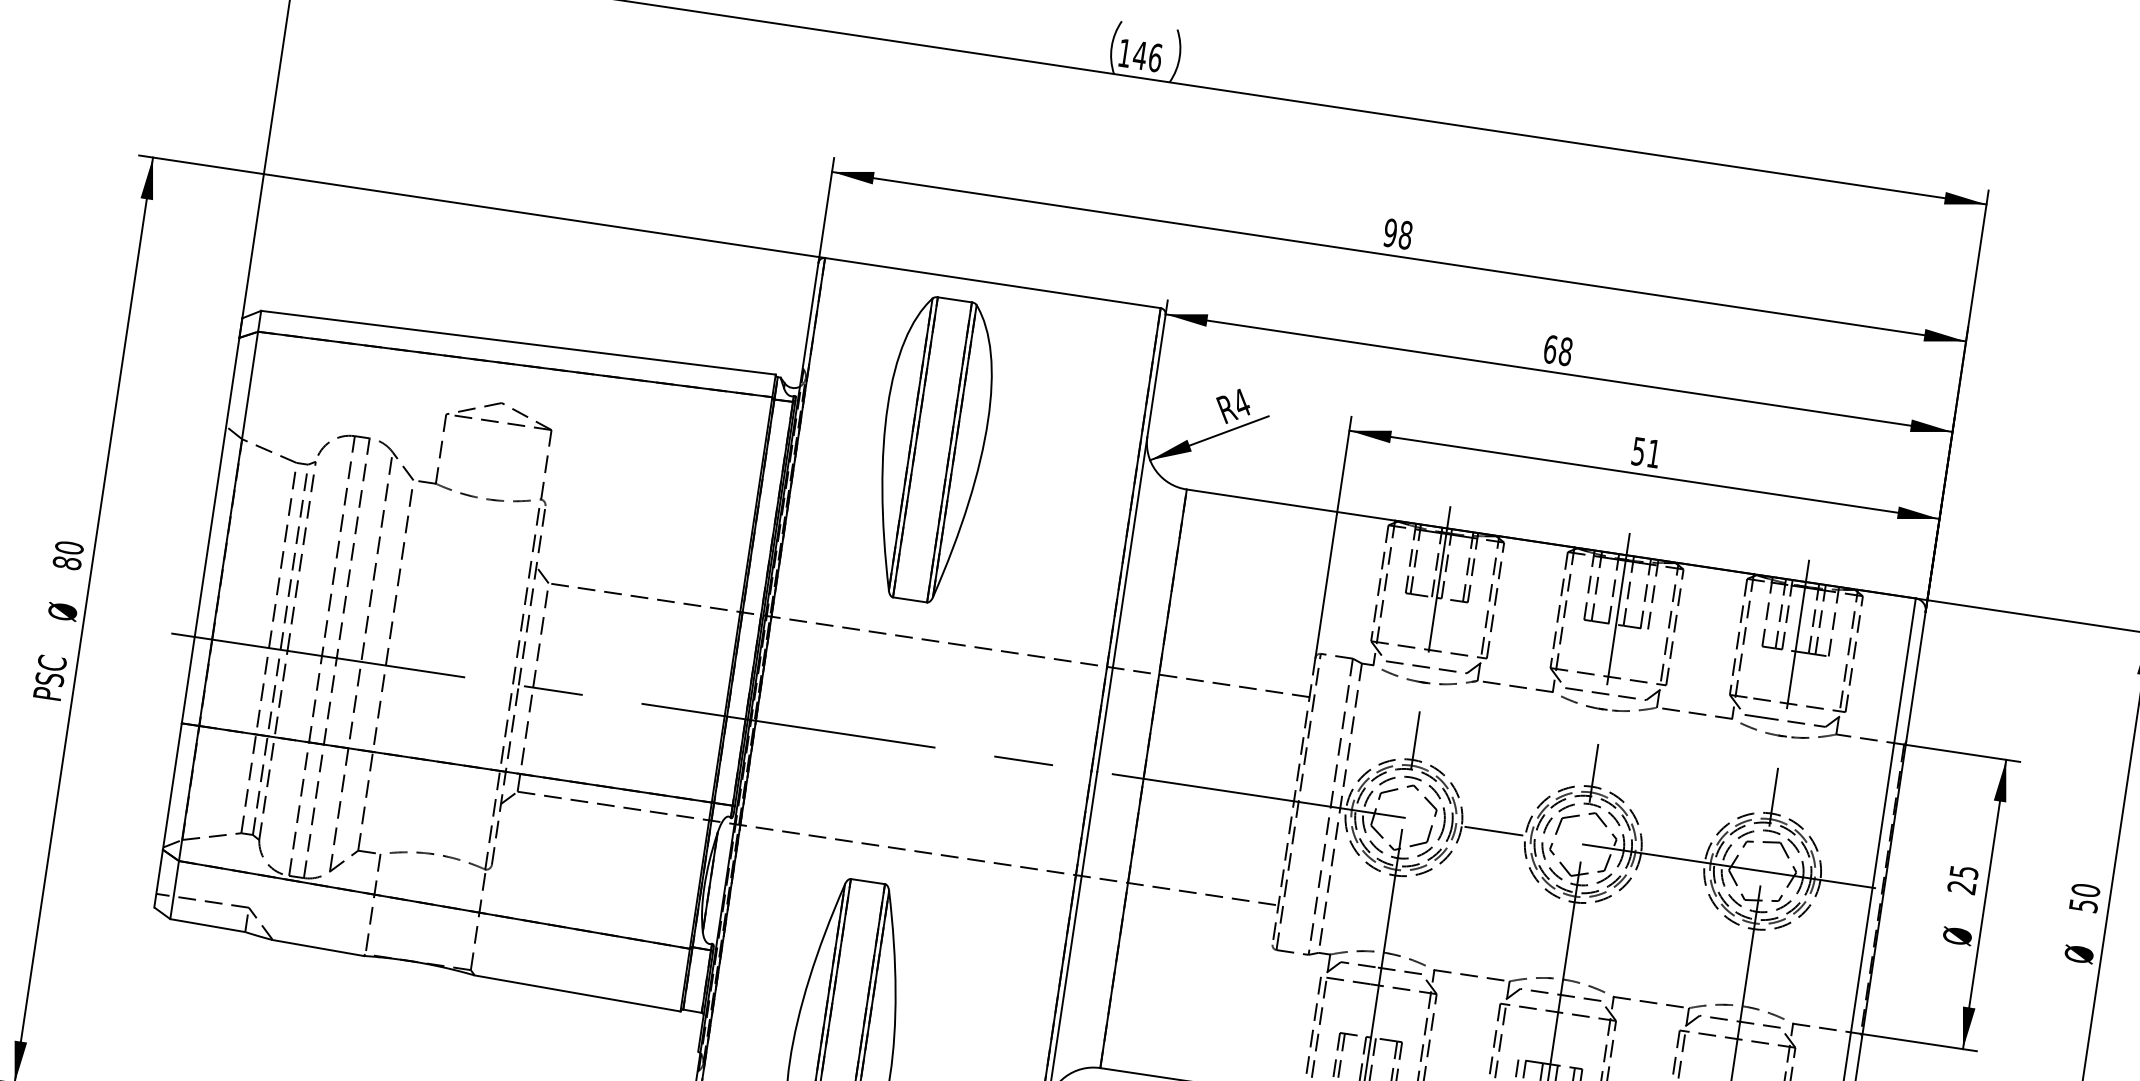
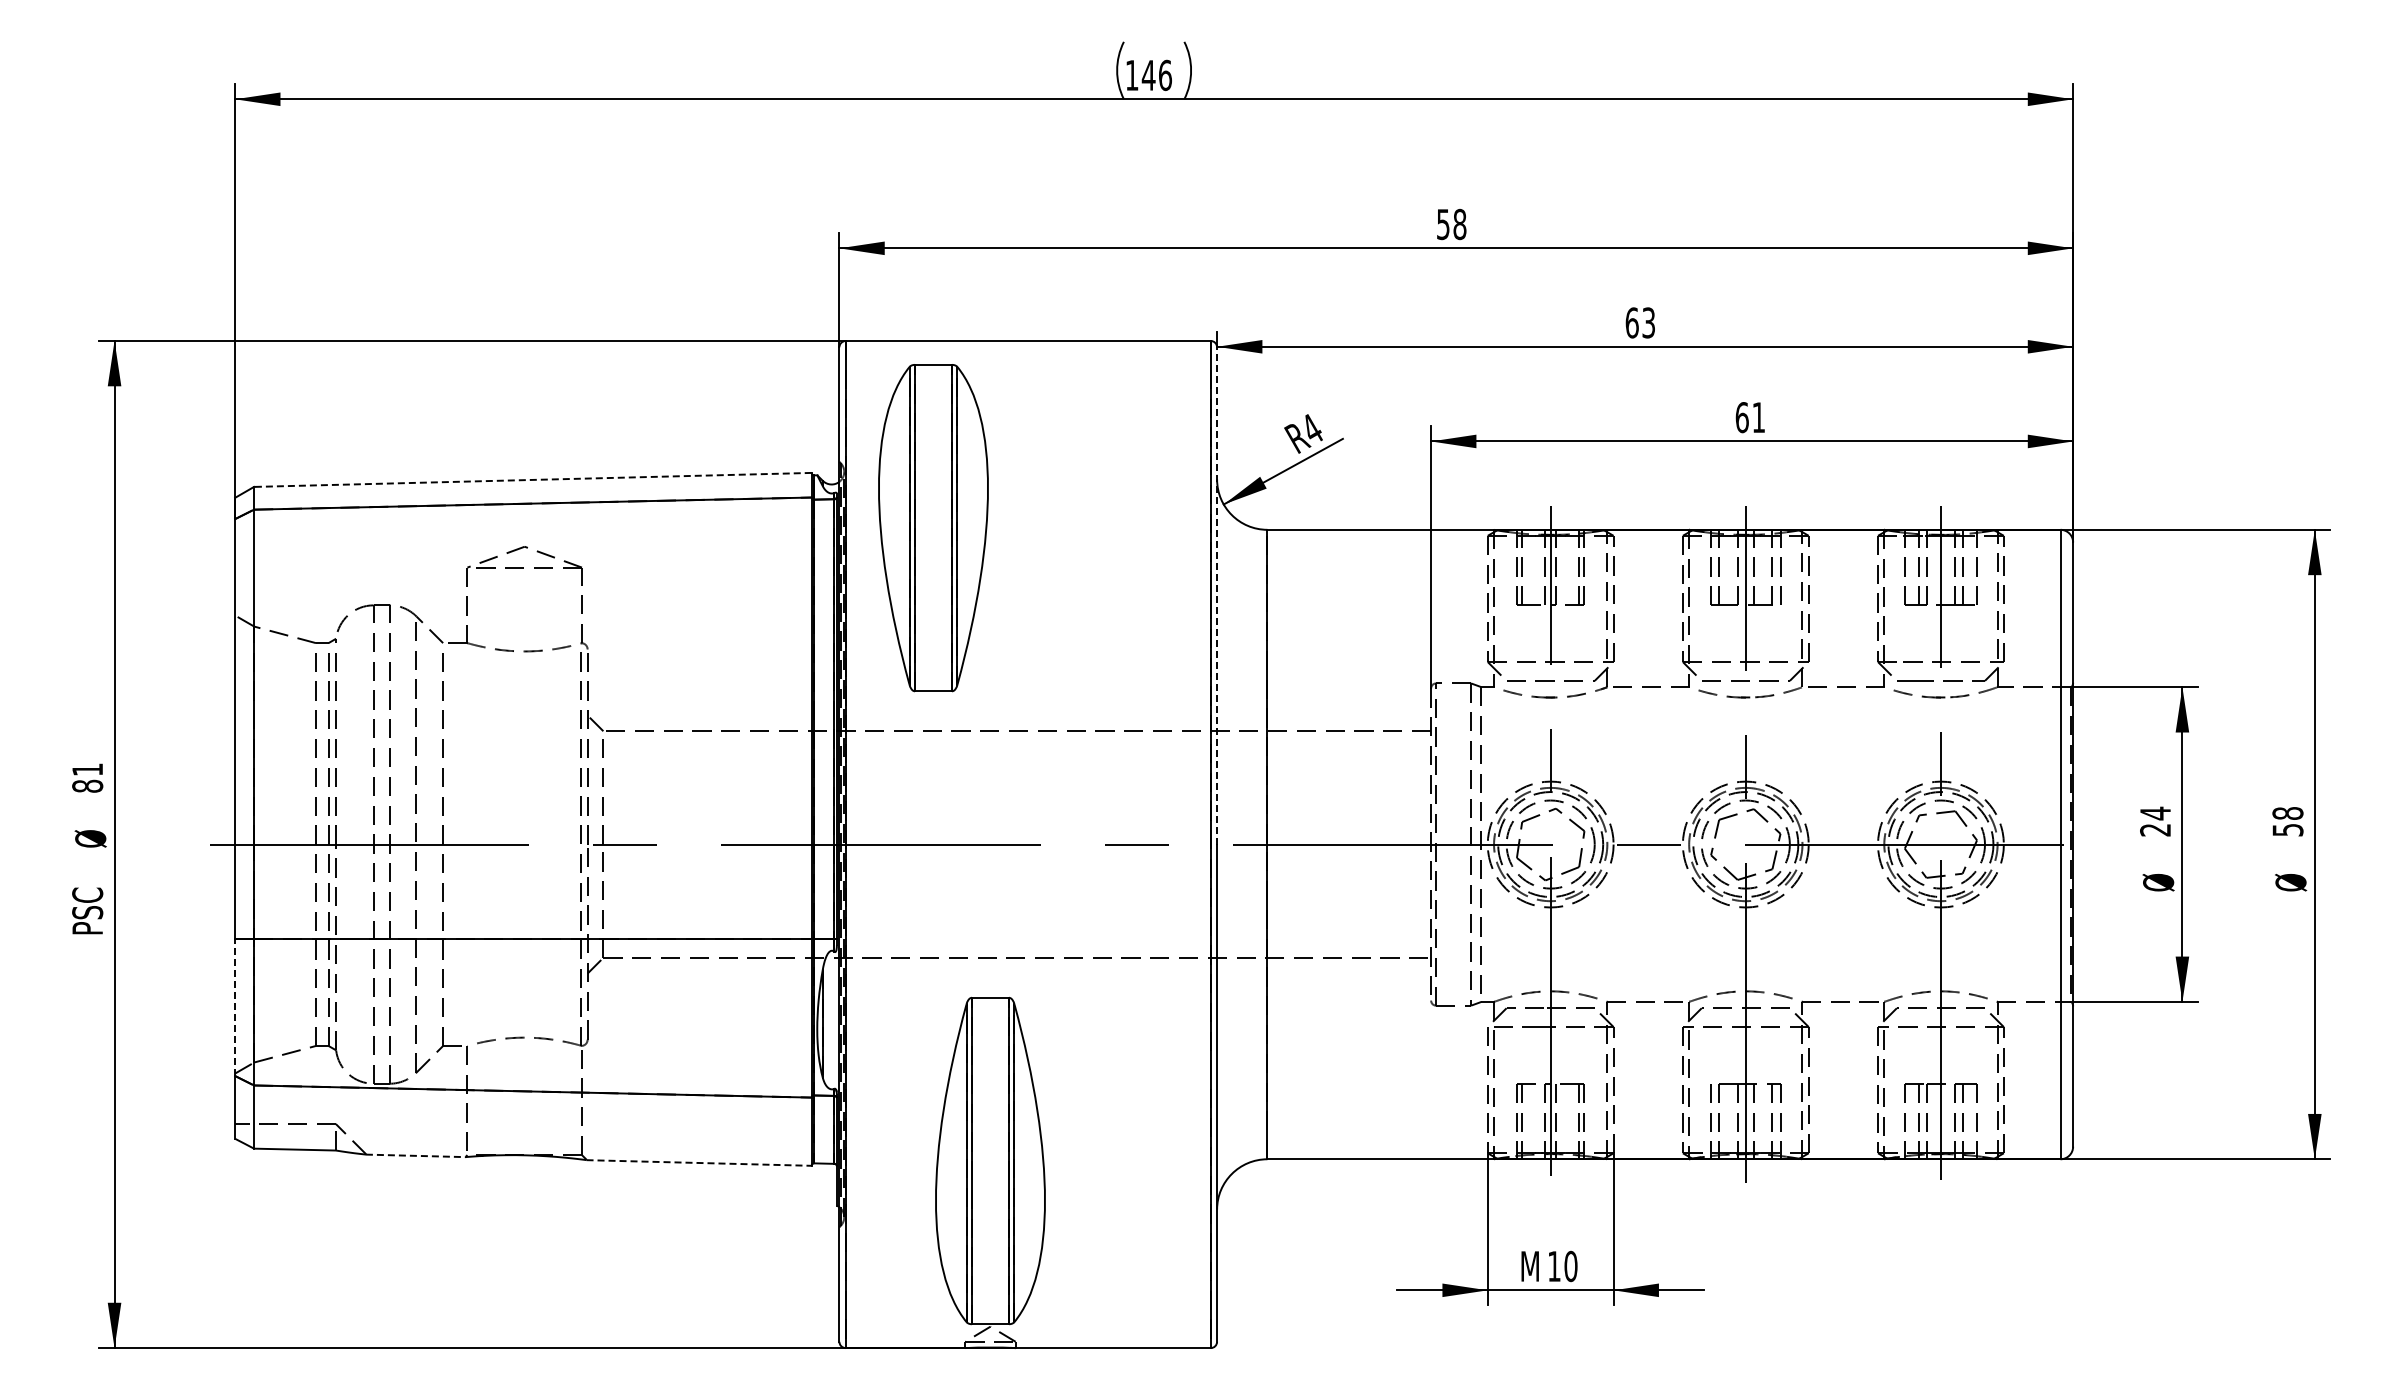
text: (1389, 231) -> (1442, 223), 98 -> 58
line: (518, 342) -> (532, 479), solid -> dashed
text: (1565, 351) -> (1648, 322), 68 -> 63
part: (932, 450) -> (933, 528), moved
text: (1637, 451) -> (1741, 417), 51 -> 61
line: (1131, 543) -> (1217, 595), solid -> dashed
text: (69, 547) -> (87, 769), 80 -> 81
line: (172, 786) -> (235, 1007), solid -> dashed
text: (1964, 872) -> (2155, 813), 25 -> 24
text: (2086, 890) -> (2288, 813), 50 -> 58
line: (318, 947) -> (416, 1155), solid -> dashed
line: (577, 993) -> (699, 1162), solid -> dashed

